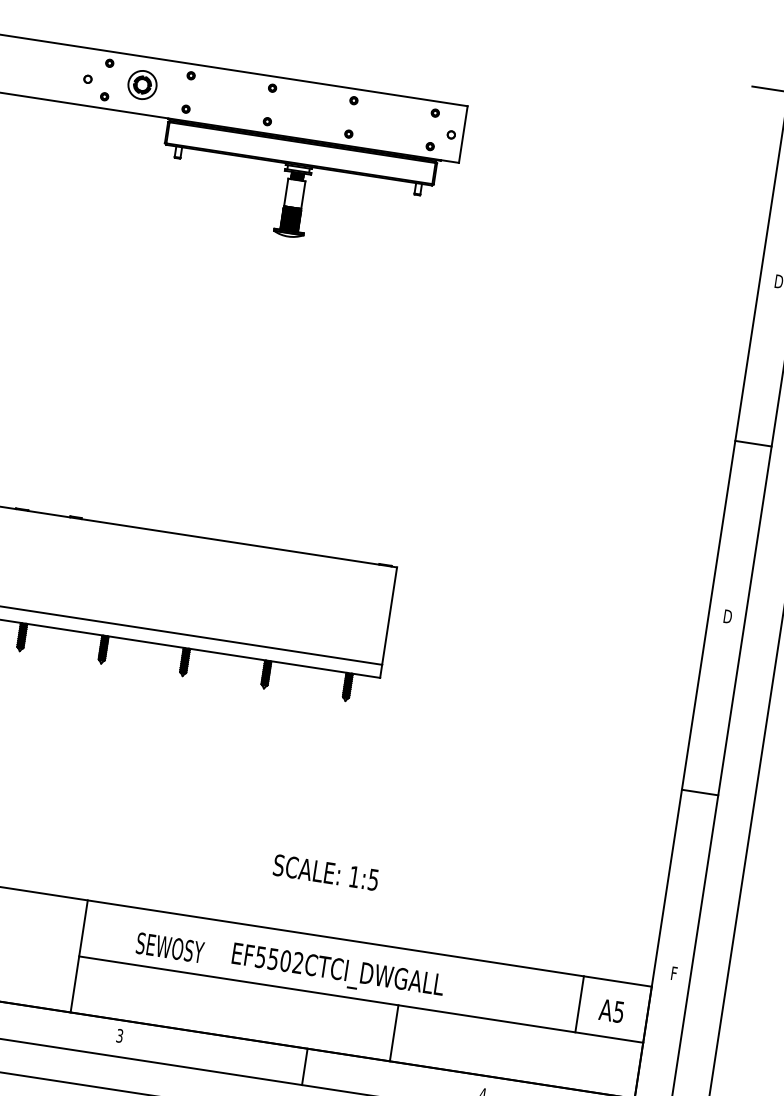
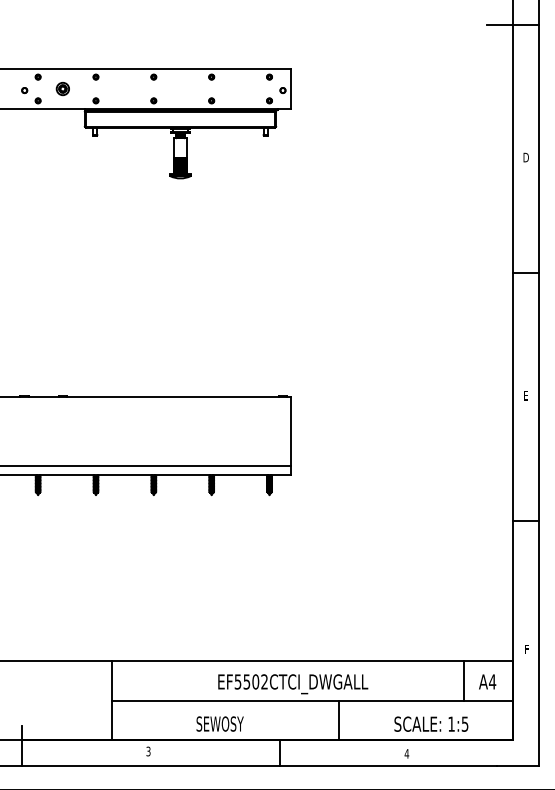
part: (141, 85) -> (62, 89), size x0.62
text: (726, 616) -> (525, 395), D -> E
text: (326, 871) -> (431, 723), moved
text: (169, 946) -> (219, 723), moved
text: (618, 1011) -> (492, 681), A5 -> A4

